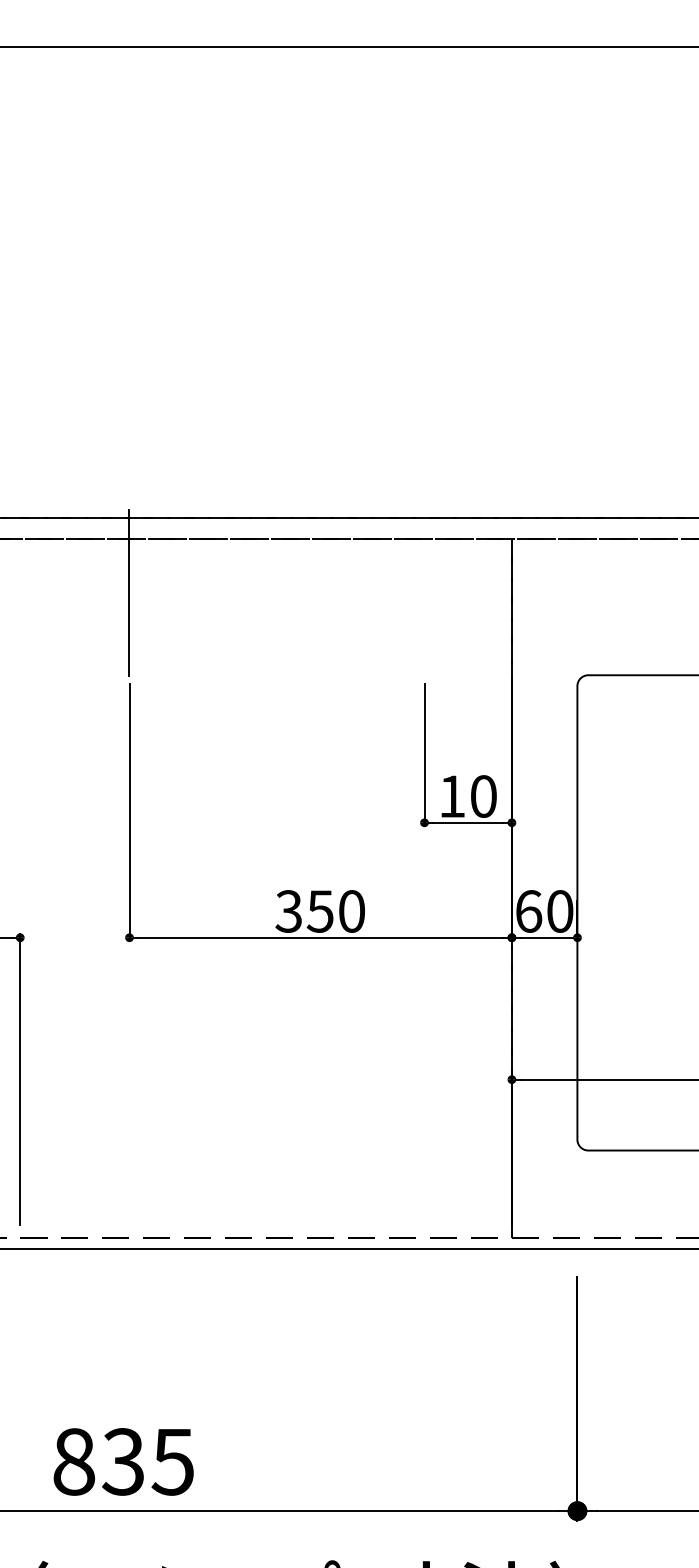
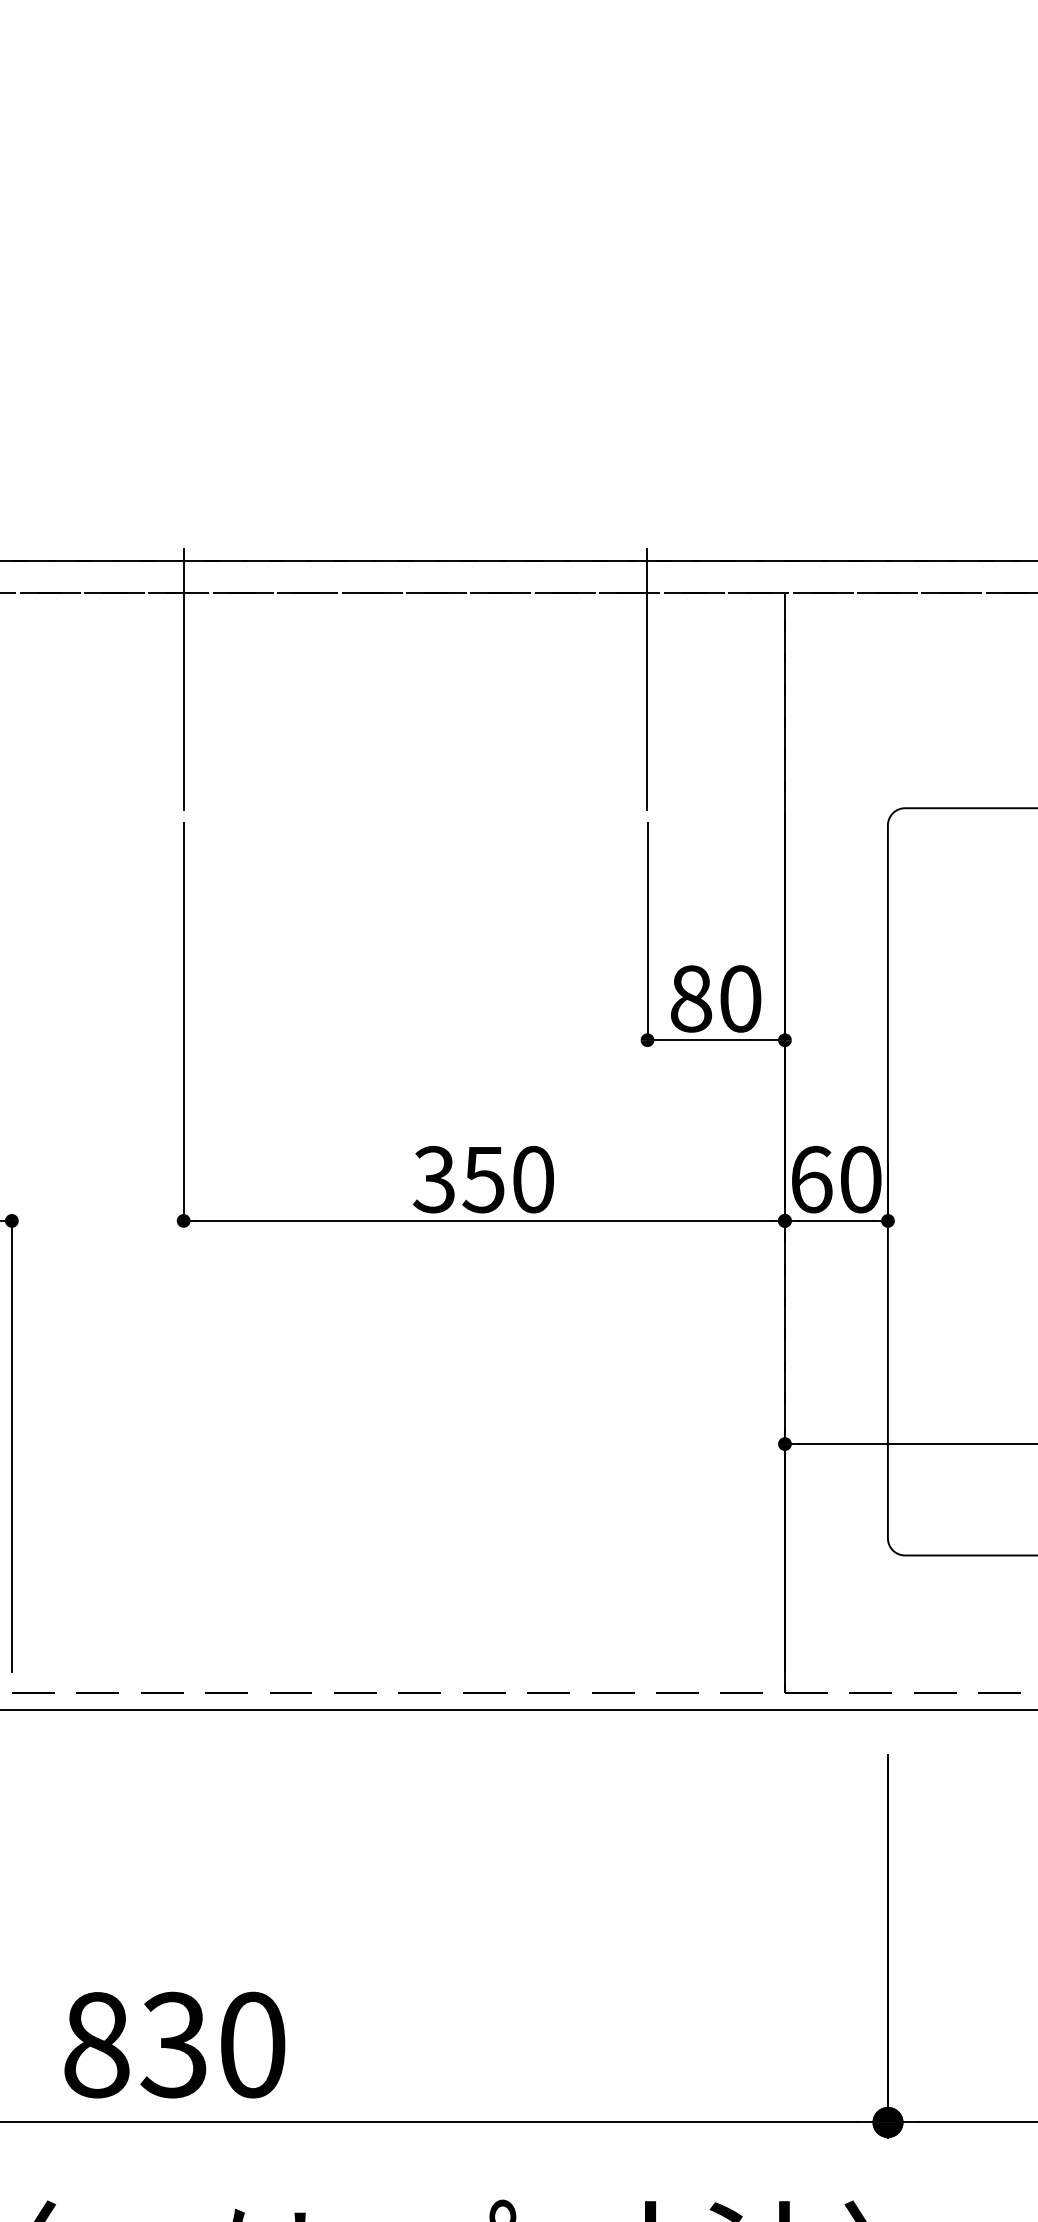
line: (424, 593) -> (647, 679), added
text: (452, 796) -> (691, 998), 10 -> 80
text: (172, 1461) -> (251, 2044), 835 -> 830

